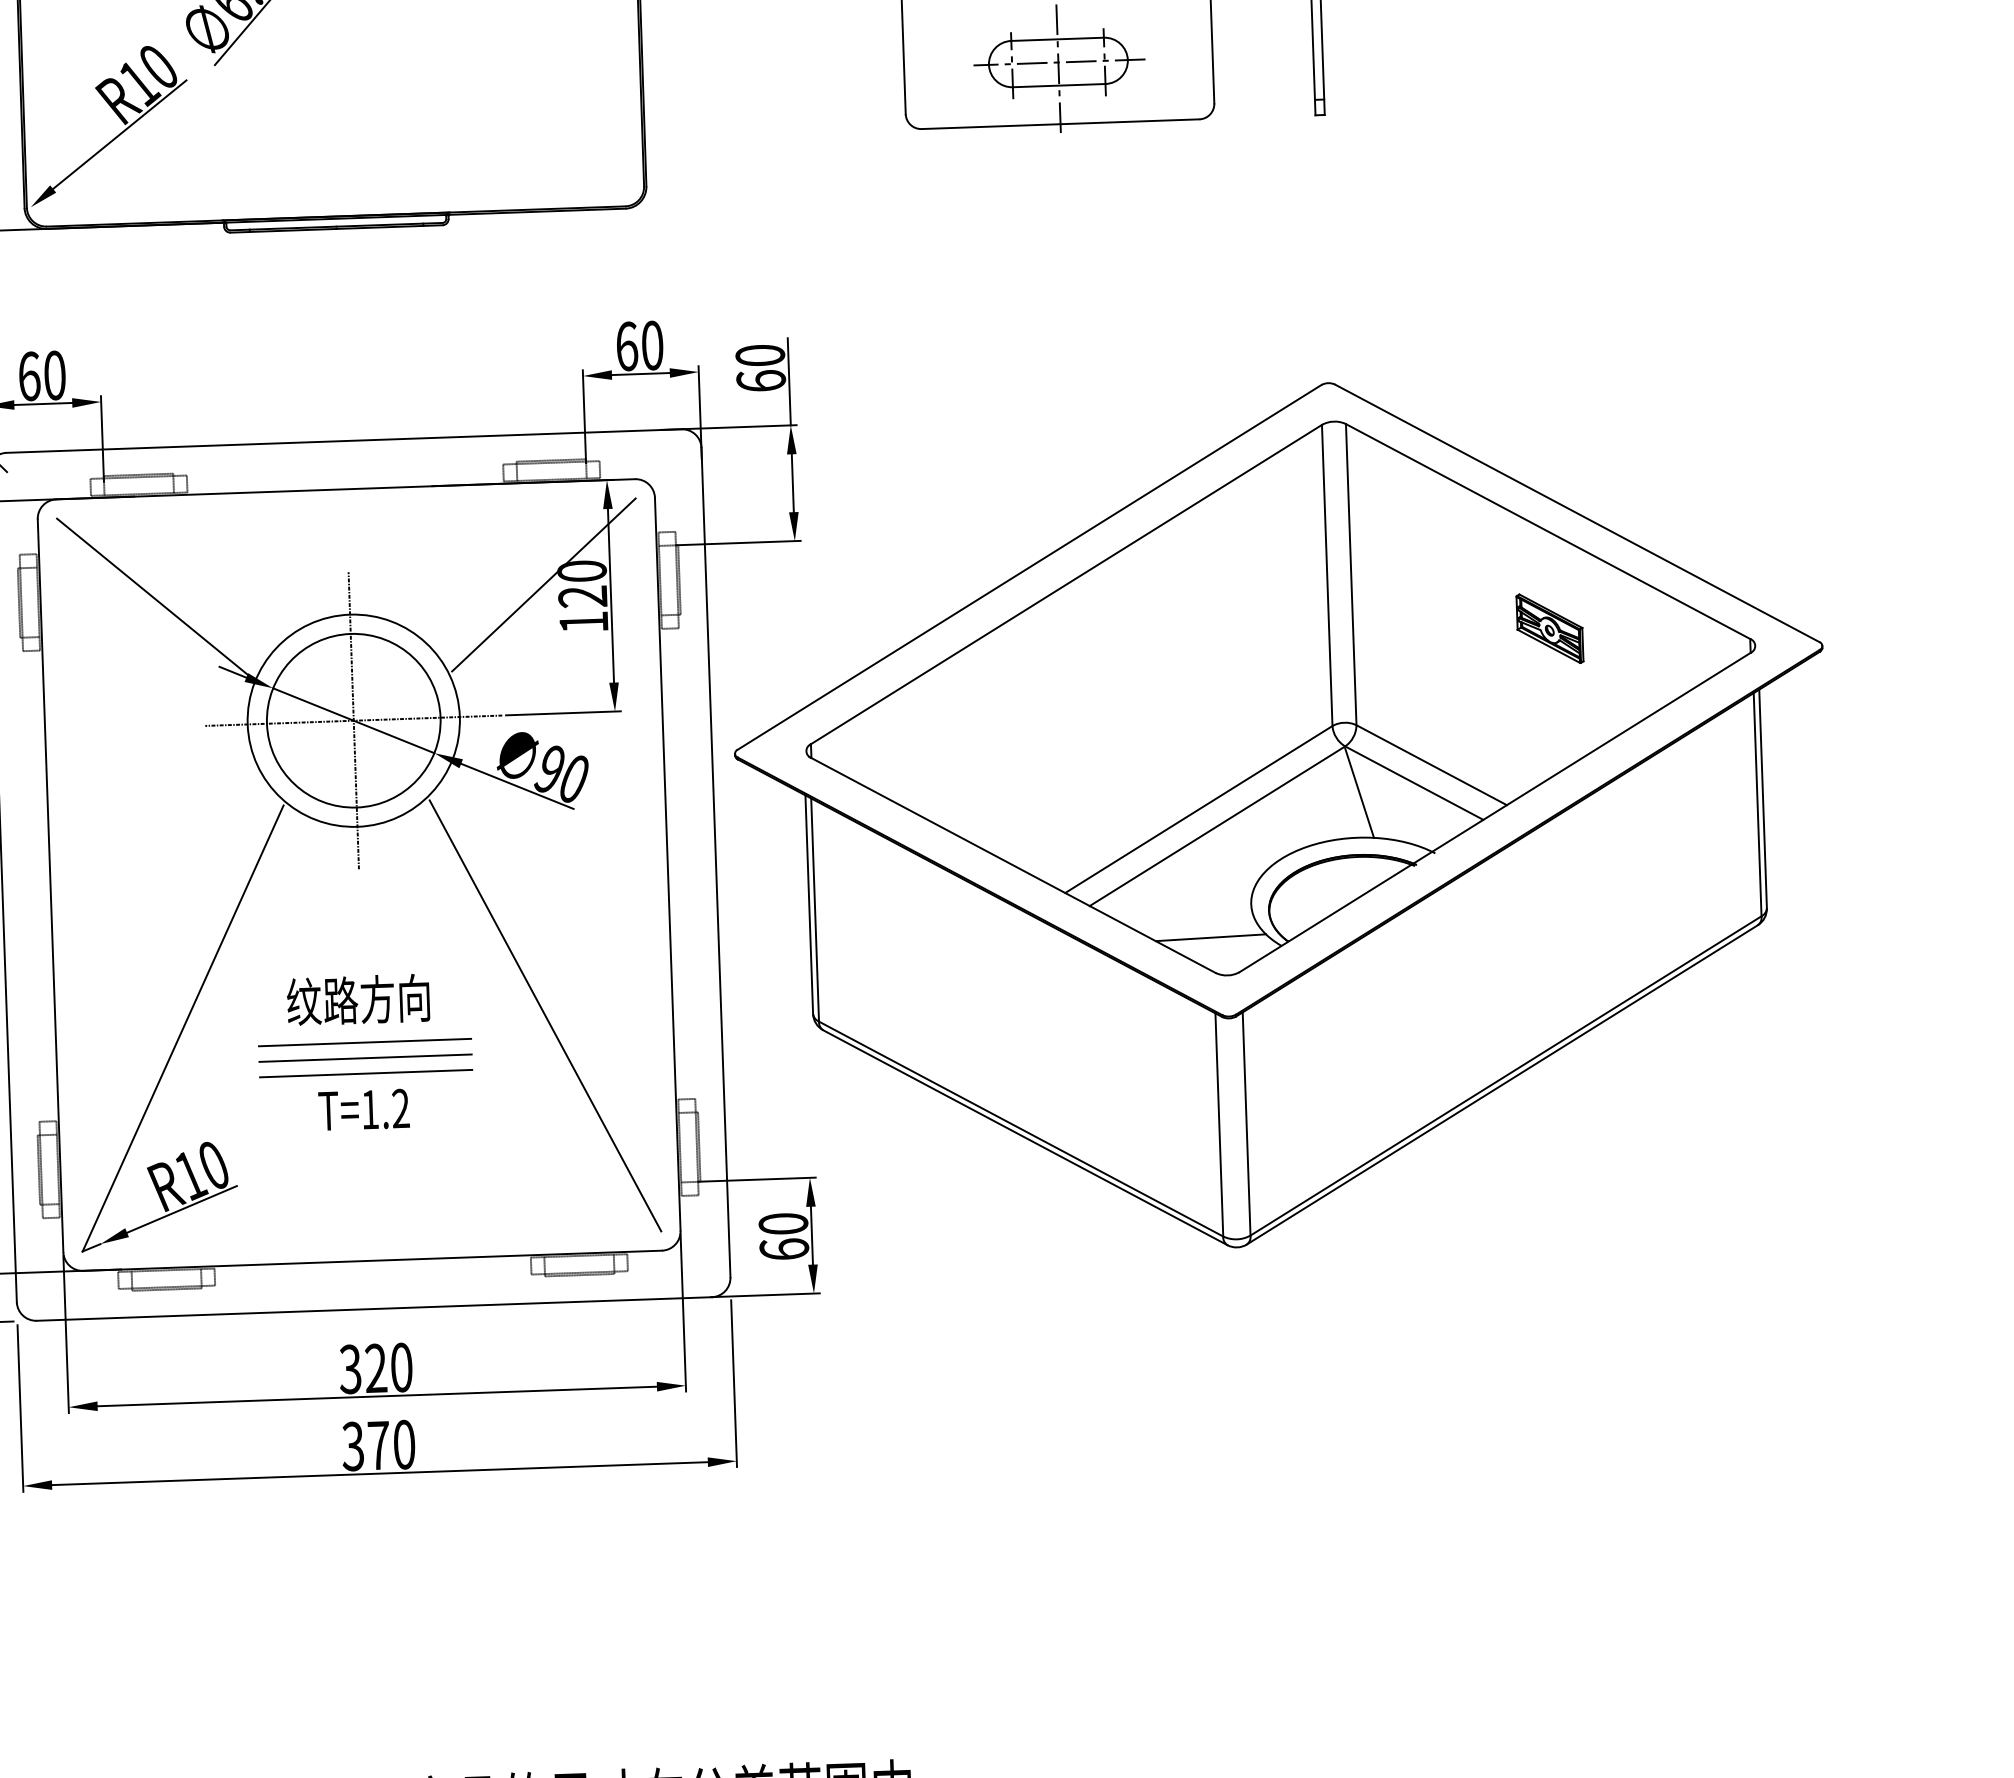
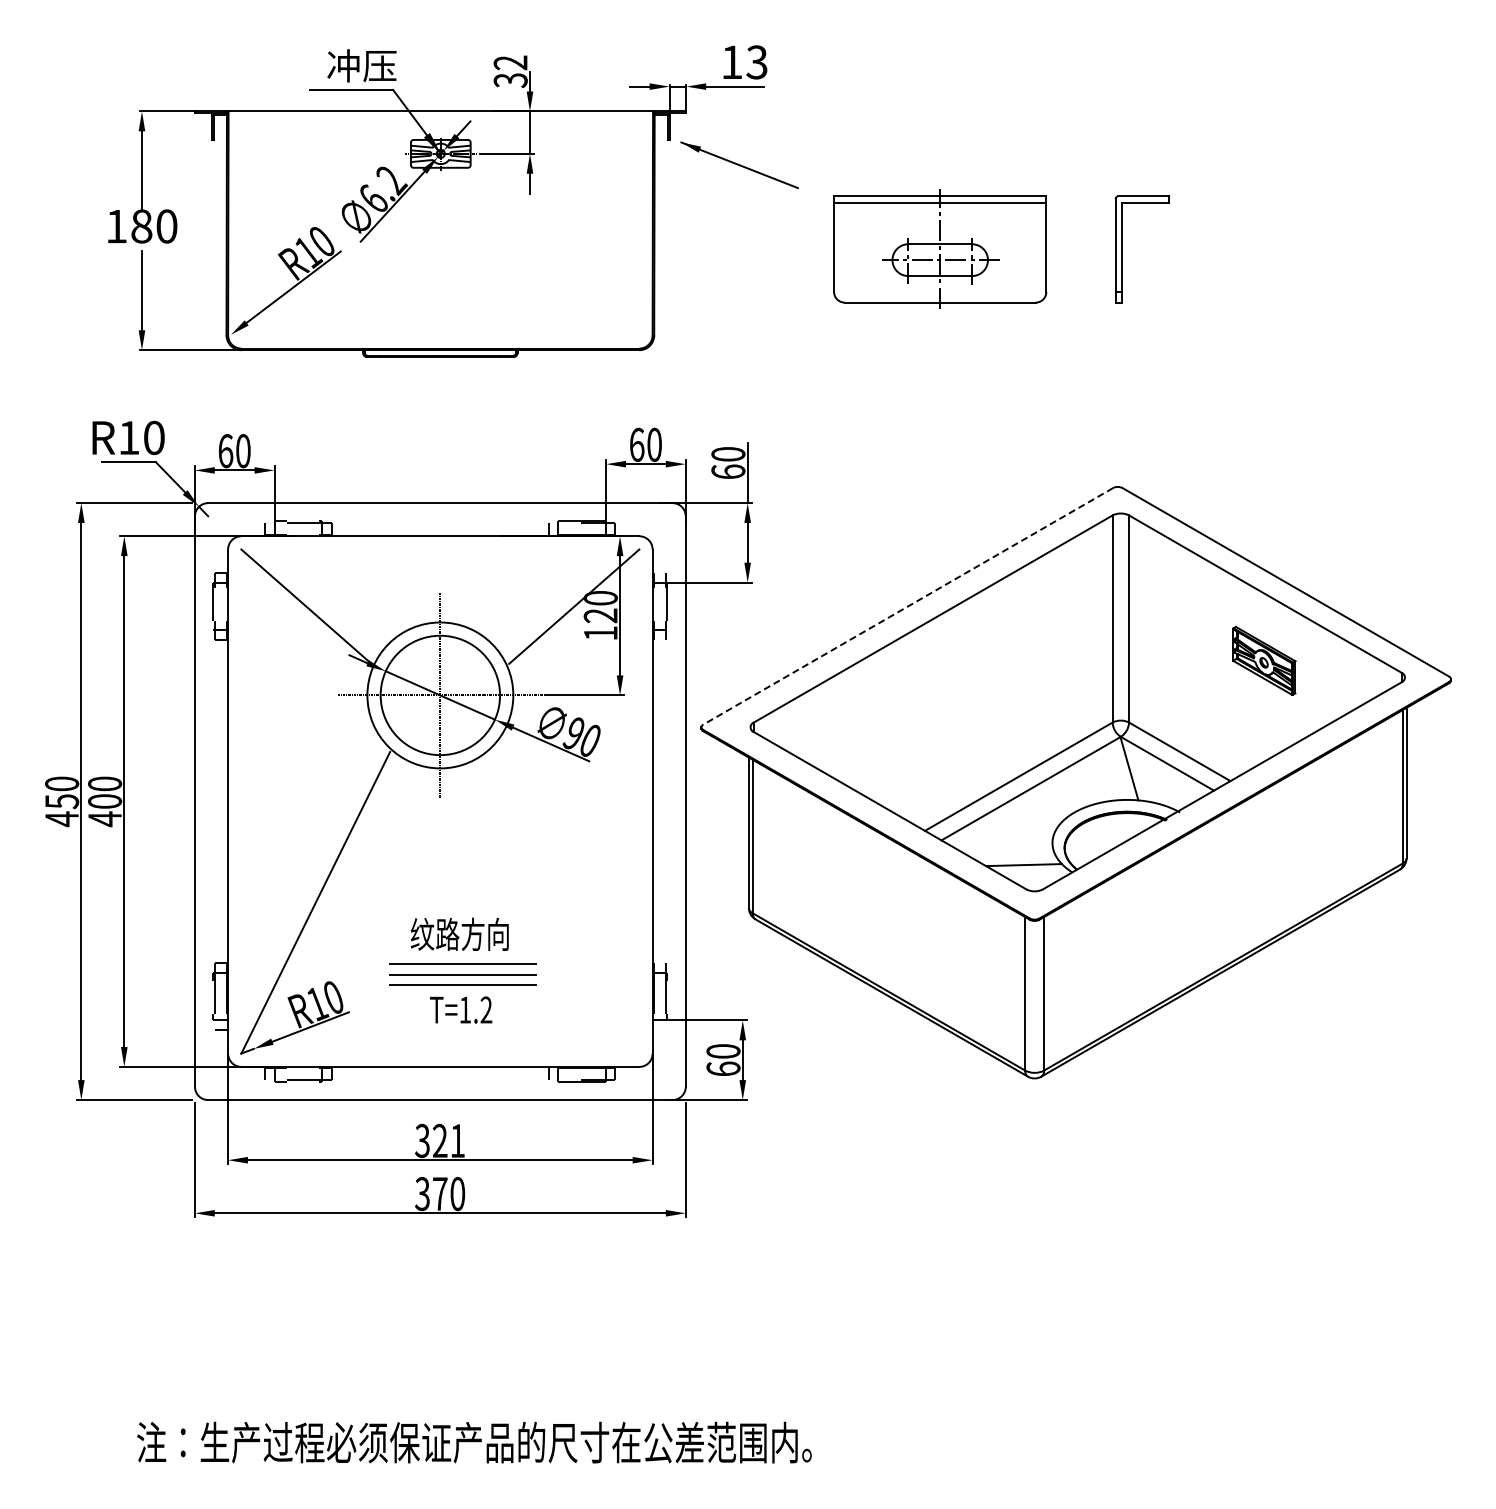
line: (1029, 567) -> (908, 606), solid -> dashed
part: (1550, 628) -> (1264, 660), size x1.4
line: (544, 1015) -> (564, 902), removed
part: (364, 1052) -> (462, 970), moved
text: (401, 1366) -> (457, 1140), 320 -> 321

